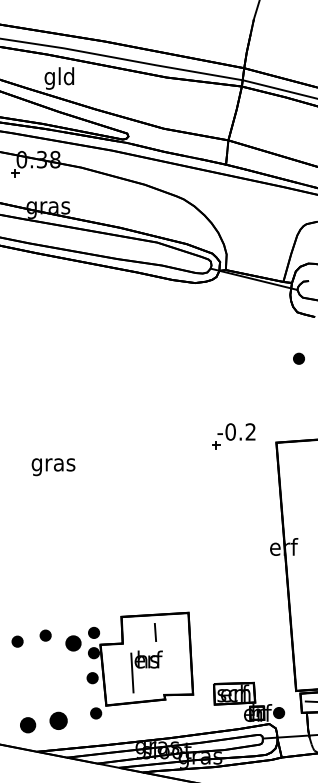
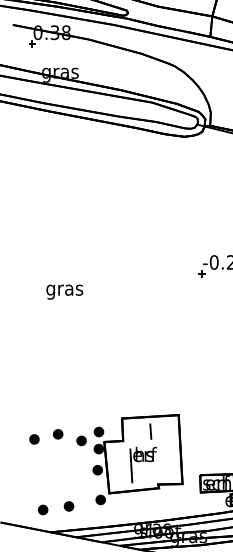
part: (73, 643) -> (81, 440), size x0.71
part: (58, 721) -> (68, 506), size x0.62
part: (27, 725) -> (42, 510), size x0.71

